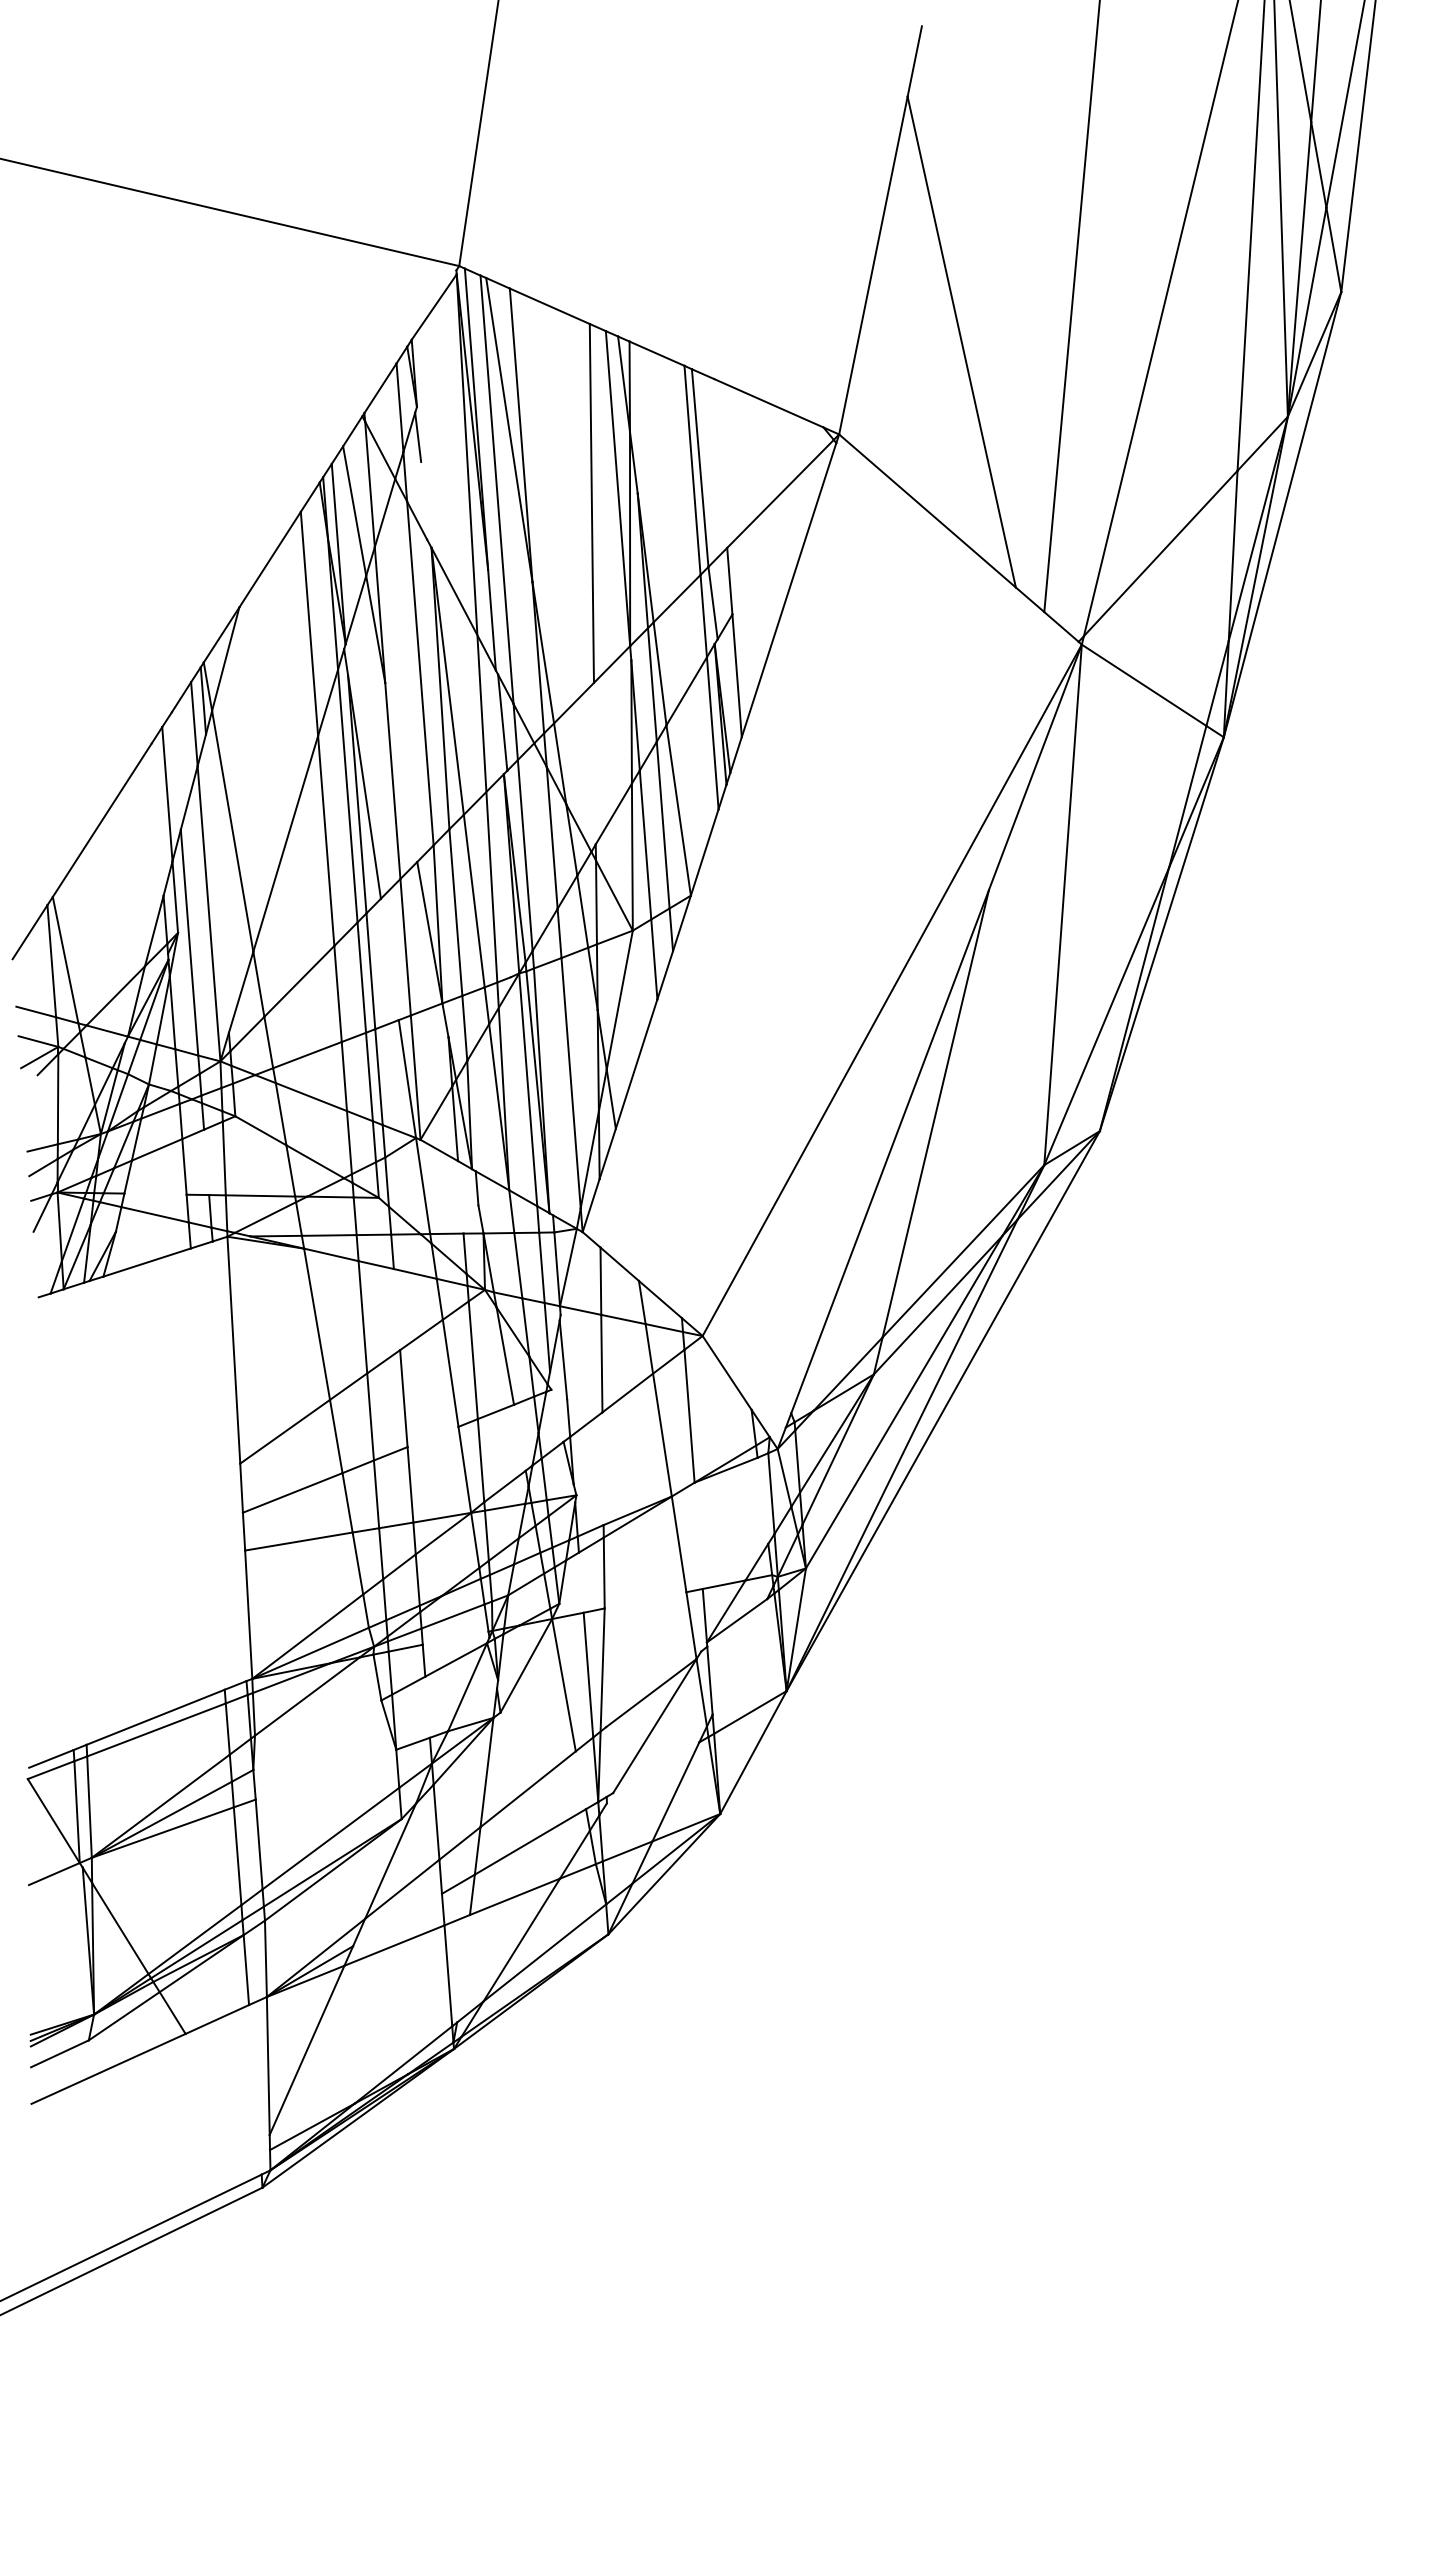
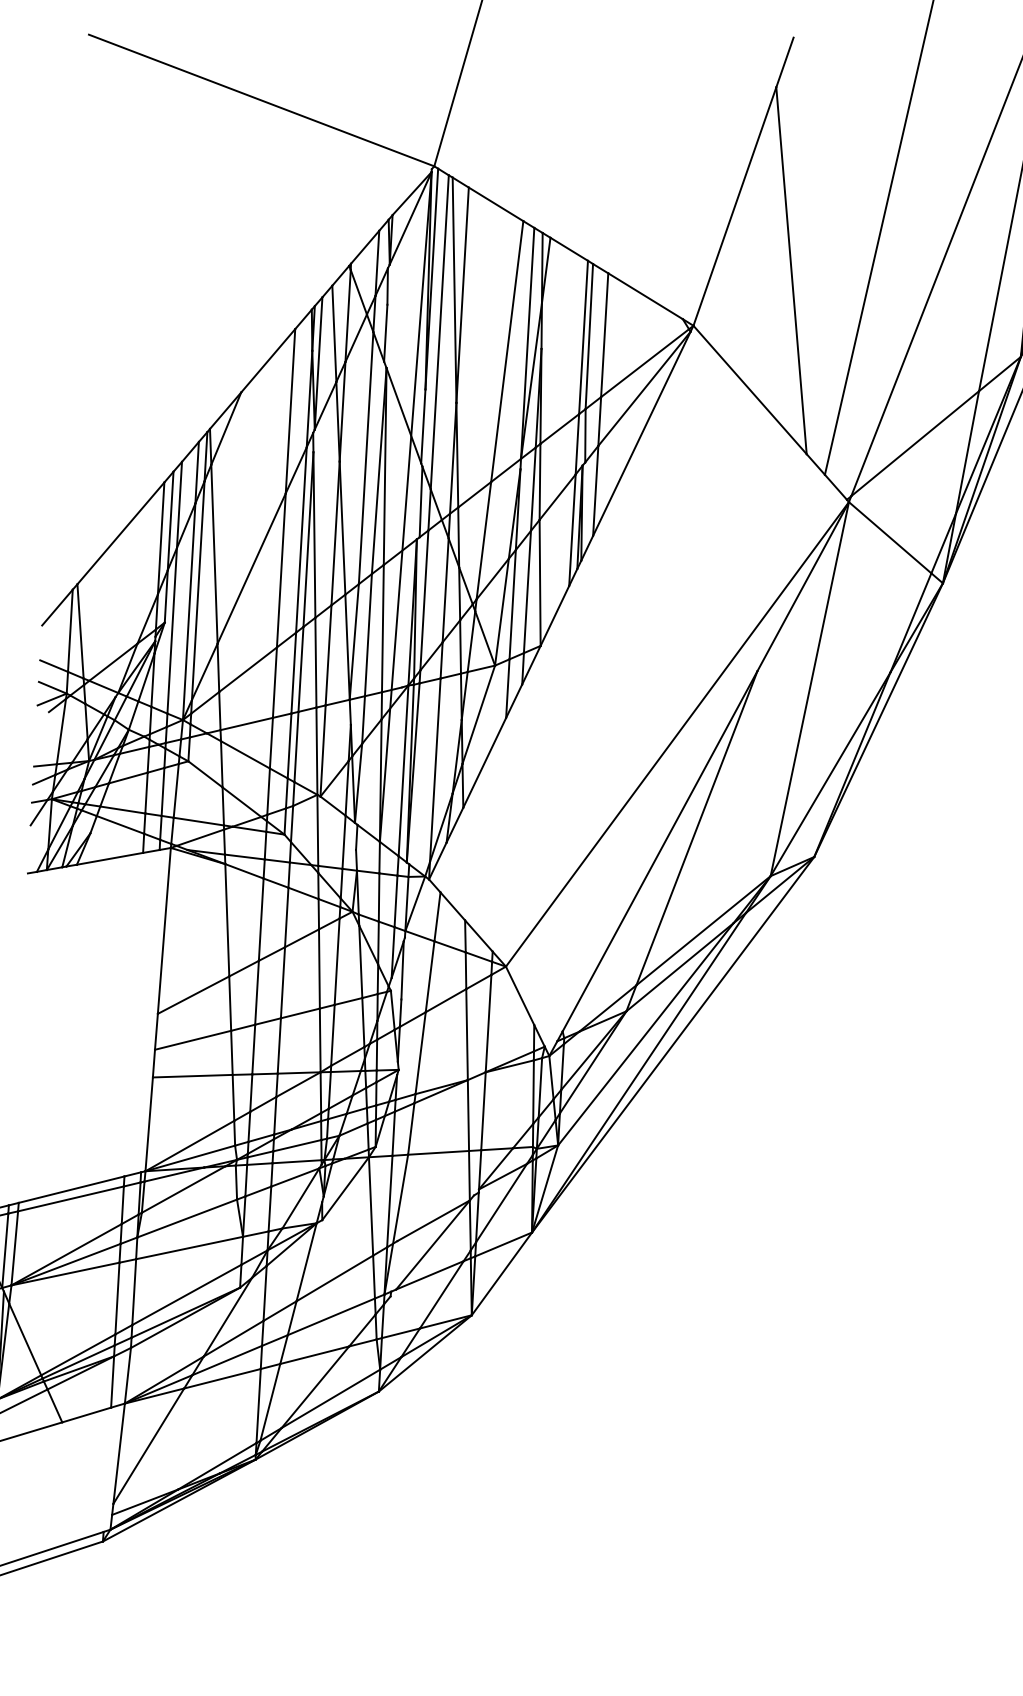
line: (436, 340) -> (410, 218), added
line: (720, 463) -> (604, 335), added
line: (424, 500) -> (386, 333), added
line: (784, 528) -> (644, 388), added
line: (594, 763) -> (483, 540), added
line: (175, 770) -> (178, 504), added
line: (401, 772) -> (342, 528), added
line: (157, 819) -> (161, 538), added
line: (217, 883) -> (198, 590), added
line: (389, 959) -> (315, 662), added
line: (206, 1162) -> (162, 792), added
line: (155, 1193) -> (122, 809), added
line: (460, 1197) -> (343, 842), added
line: (396, 1309) -> (286, 917), added
line: (557, 1415) -> (392, 1010), added
line: (432, 1436) -> (300, 1013), added
line: (519, 1437) -> (363, 1022), added
line: (602, 1468) -> (420, 1052), added
line: (762, 1500) -> (533, 1091), added
line: (698, 1535) -> (483, 1110), added
line: (580, 1582) -> (393, 1133), added
line: (645, 1600) -> (438, 1152), added
line: (455, 1637) -> (297, 1161), added
line: (739, 1656) -> (501, 1202), added
line: (427, 1706) -> (269, 1208), added
line: (317, 1734) -> (187, 1218), added
line: (656, 1767) -> (430, 1275), added
line: (325, 1774) -> (189, 1247), added
line: (580, 1780) -> (373, 1277), added
line: (397, 1919) -> (227, 1360), added
line: (463, 1968) -> (270, 1402), added

